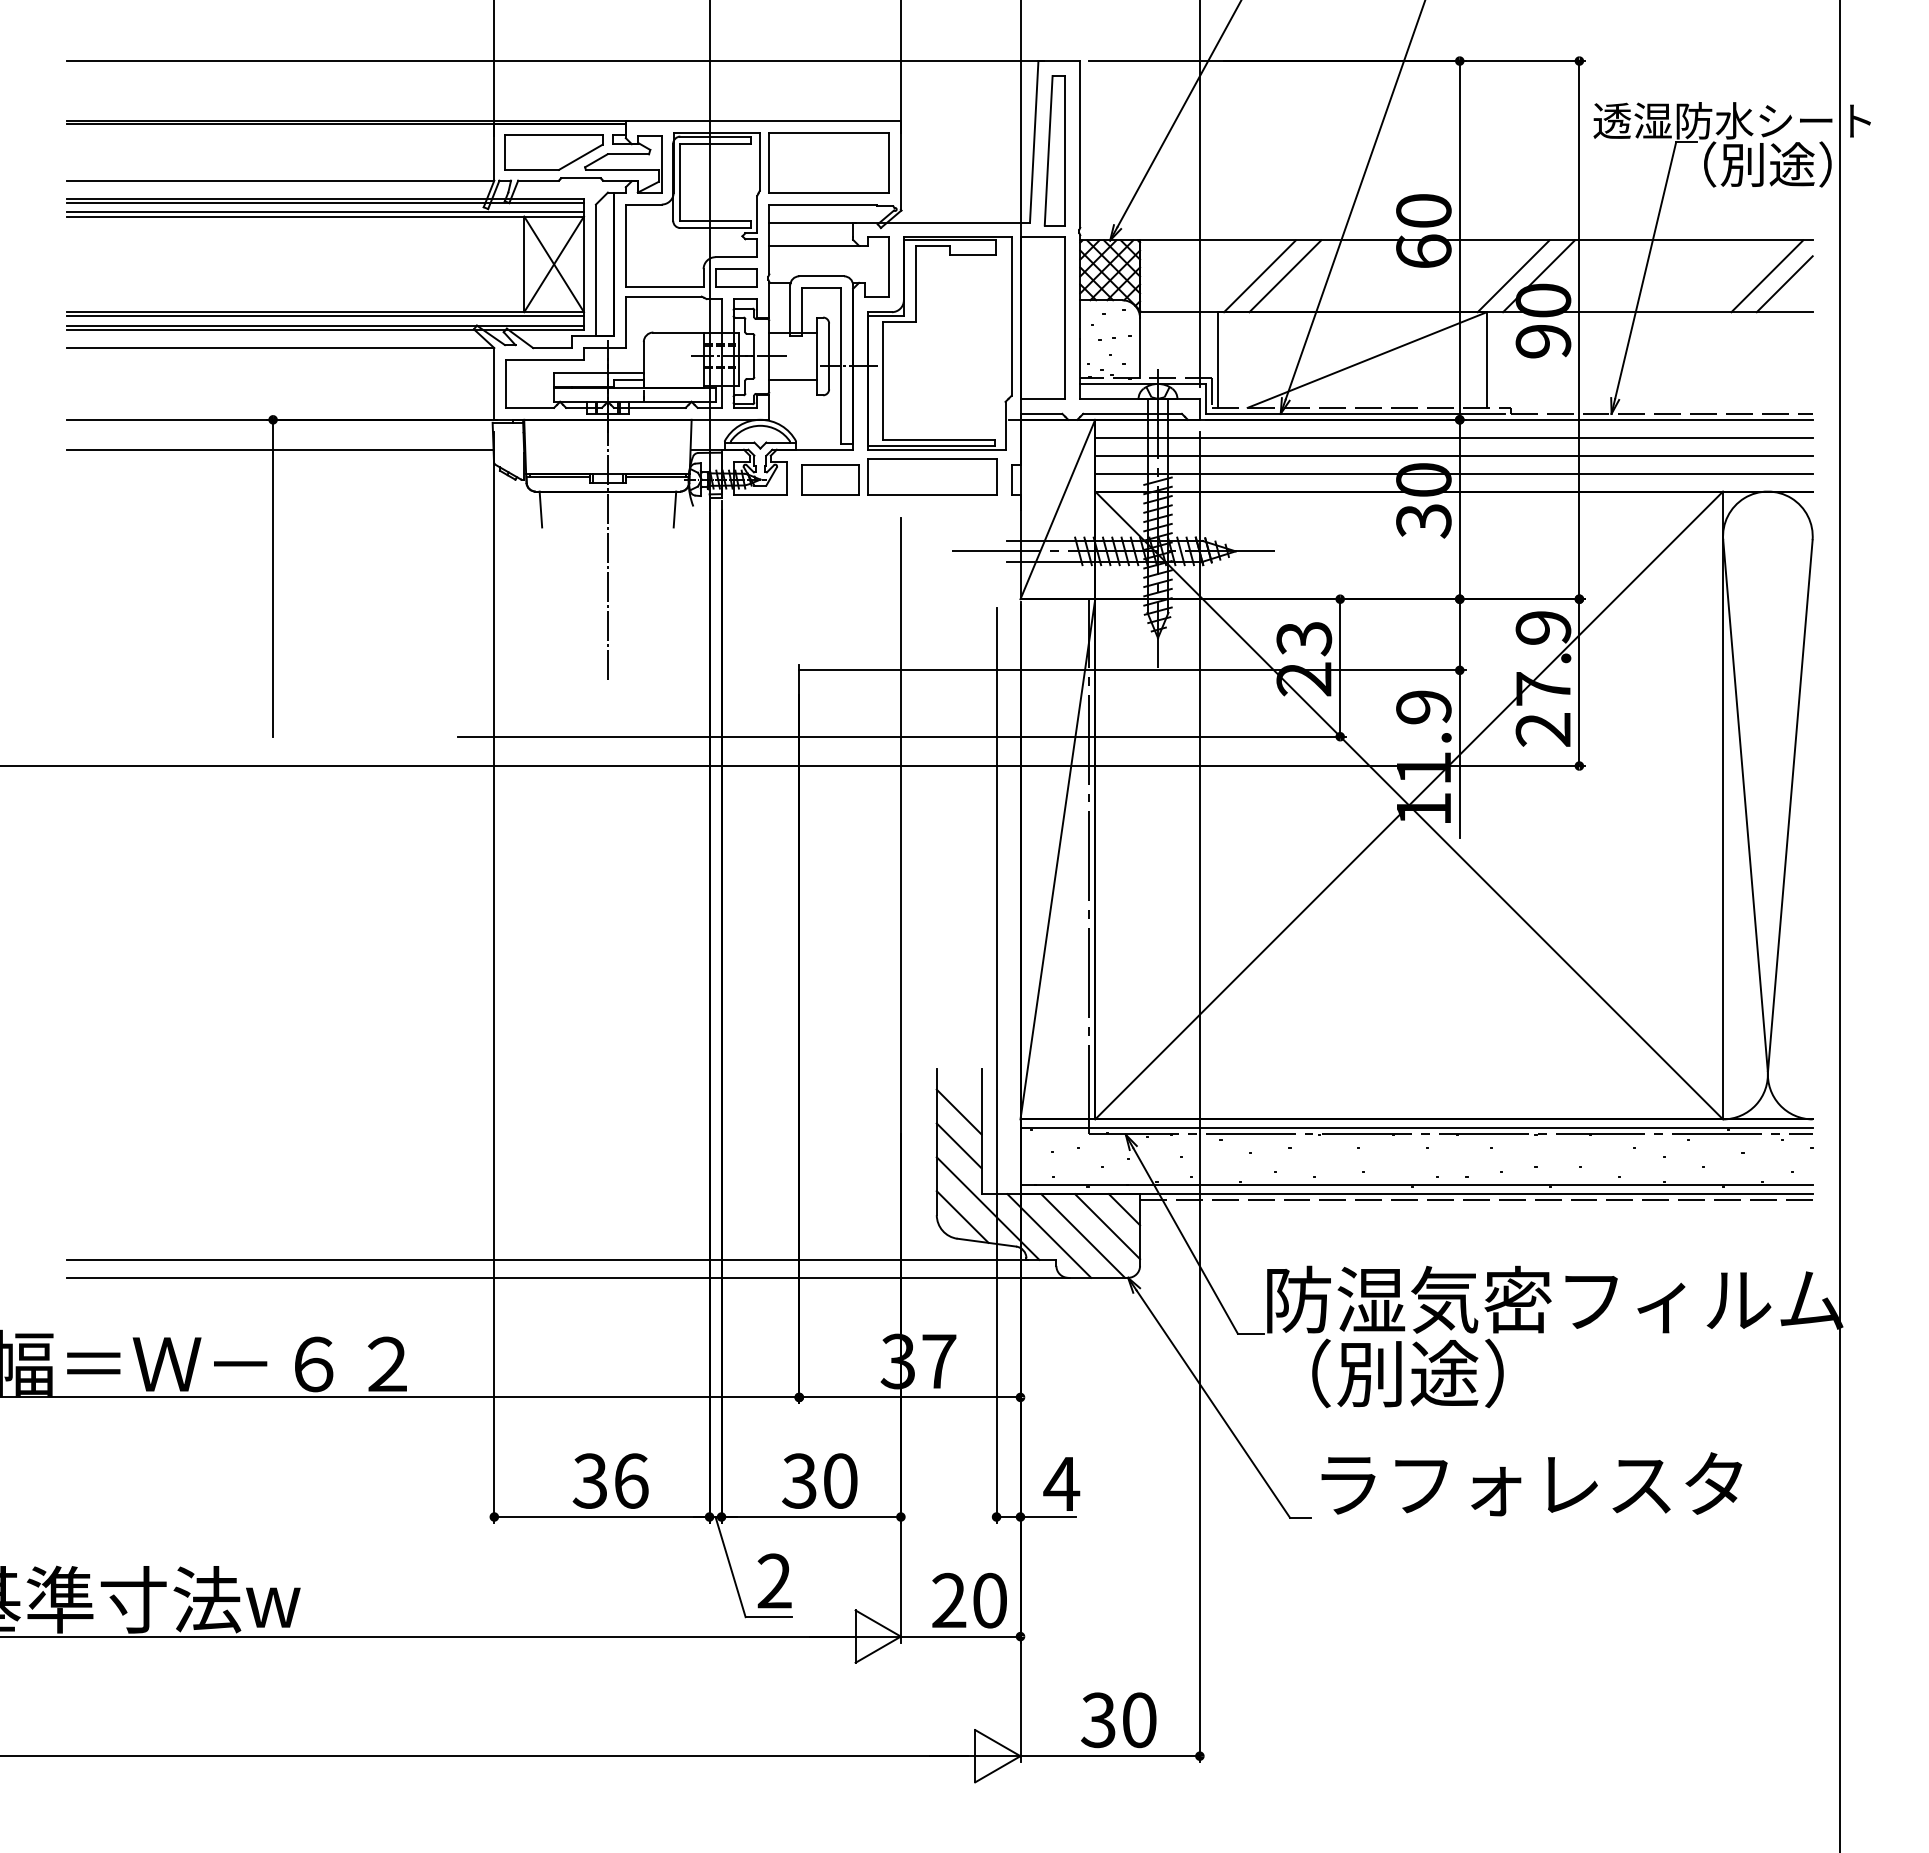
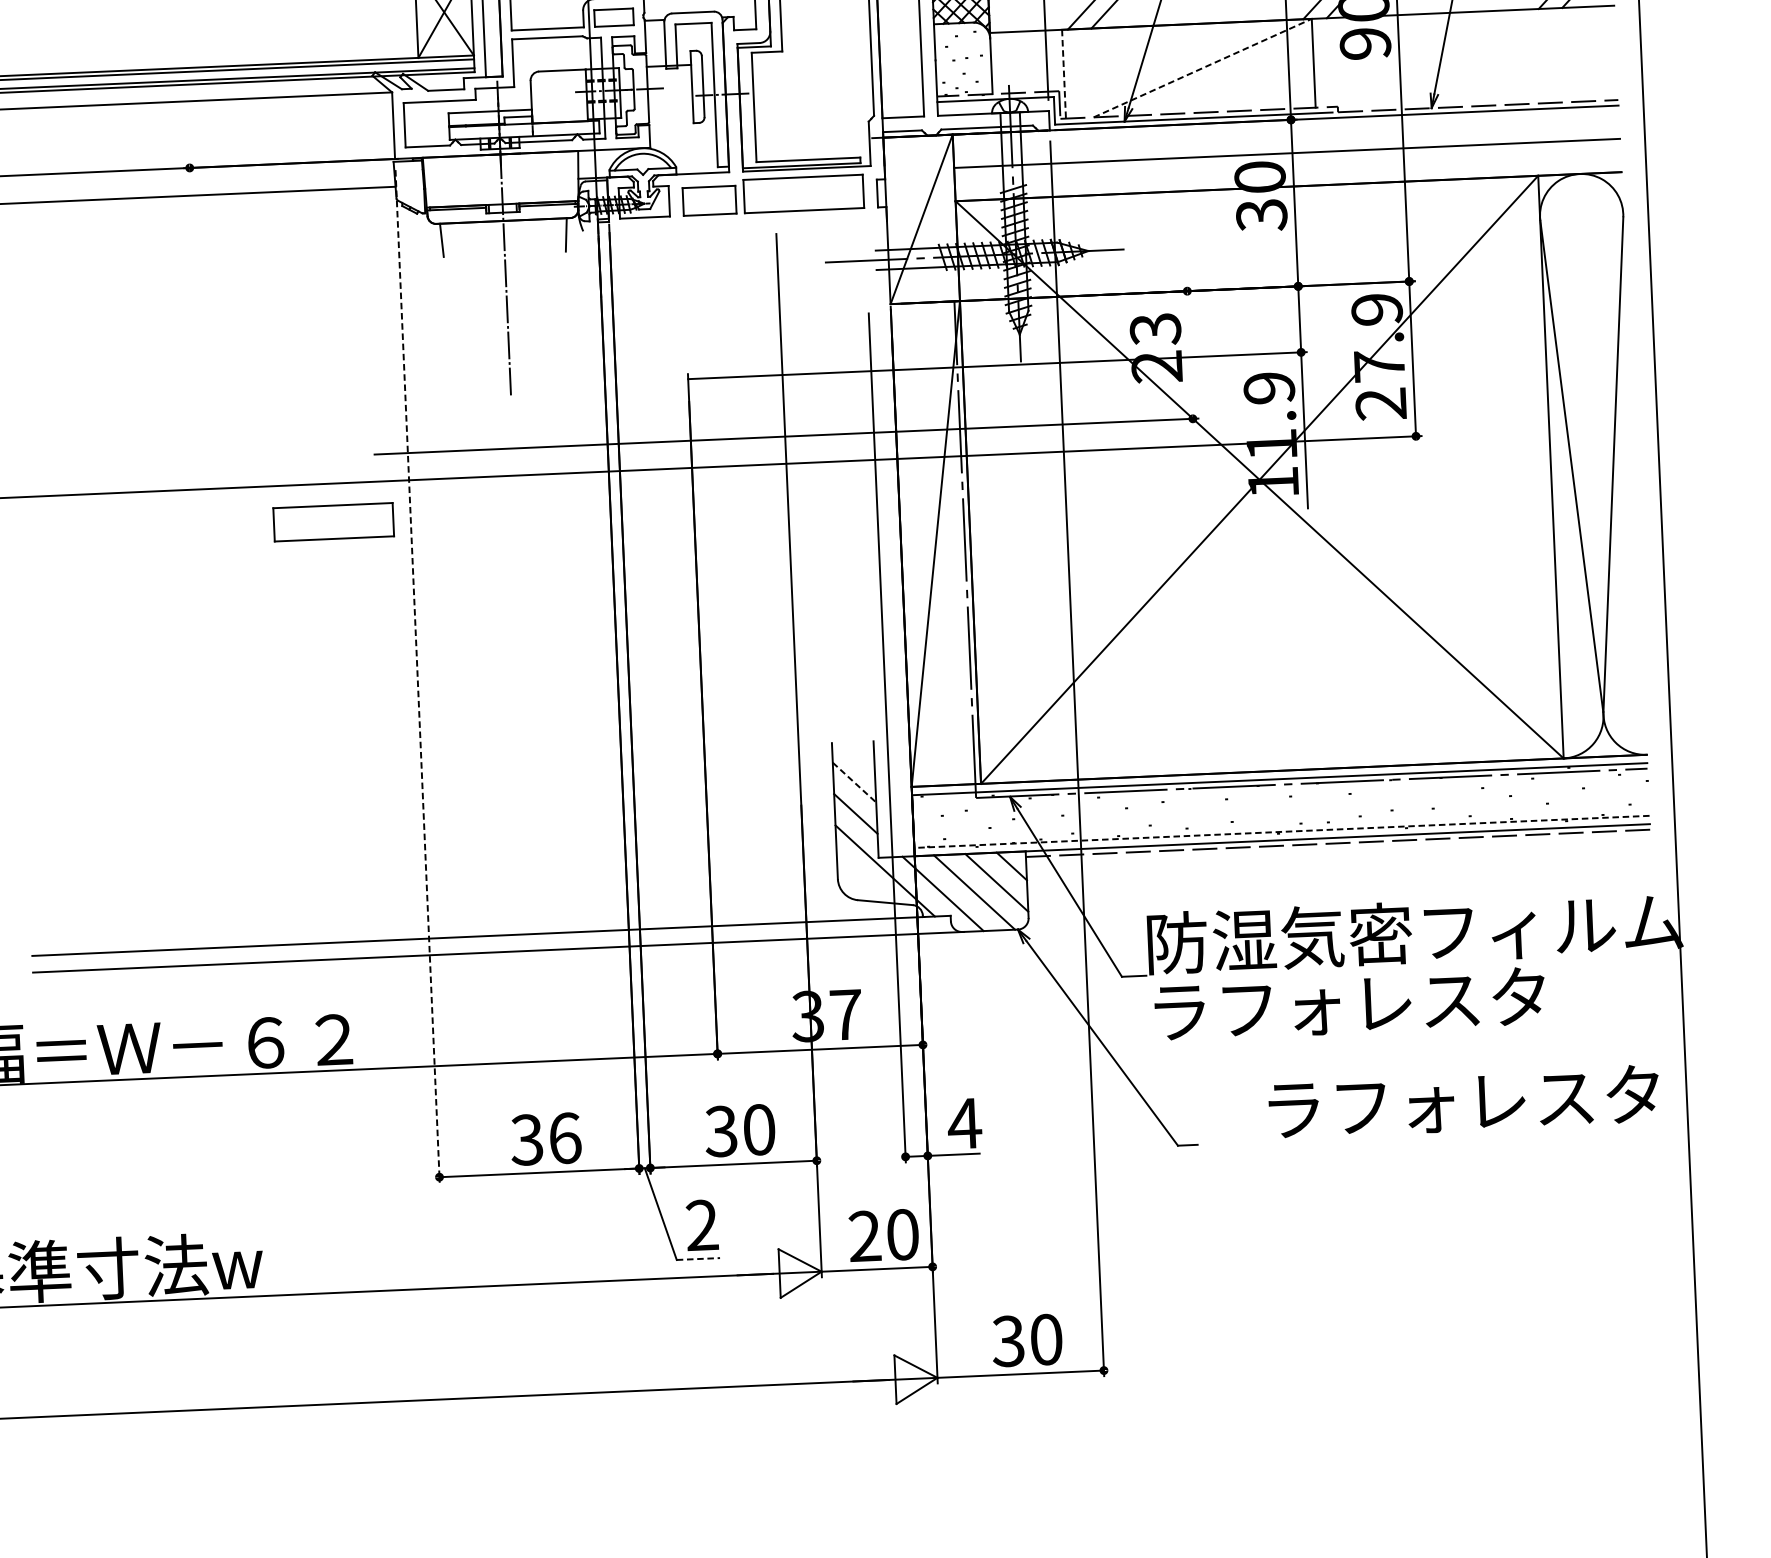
line: (1217, 360) -> (1063, 74), solid -> dashed
line: (1367, 360) -> (1202, 68), solid -> dashed
line: (793, 380) -> (671, 110), removed
line: (1453, 437) -> (1285, 136), removed
line: (1453, 473) -> (1287, 169), removed
line: (273, 577) -> (196, 314), removed
line: (1340, 667) -> (1190, 354), removed
part: (411, 807) -> (333, 522), added
line: (494, 977) -> (417, 676), solid -> dashed
line: (959, 1112) -> (854, 782), solid -> dashed
line: (1416, 1185) -> (1281, 832), solid -> dashed
line: (962, 1216) -> (861, 879), removed
text: (1481, 1373) -> (1349, 1004), （別途） -> ラフォレスタ
text: (1531, 1484) -> (1463, 1102), moved
line: (769, 1617) -> (698, 1259), solid -> dashed

